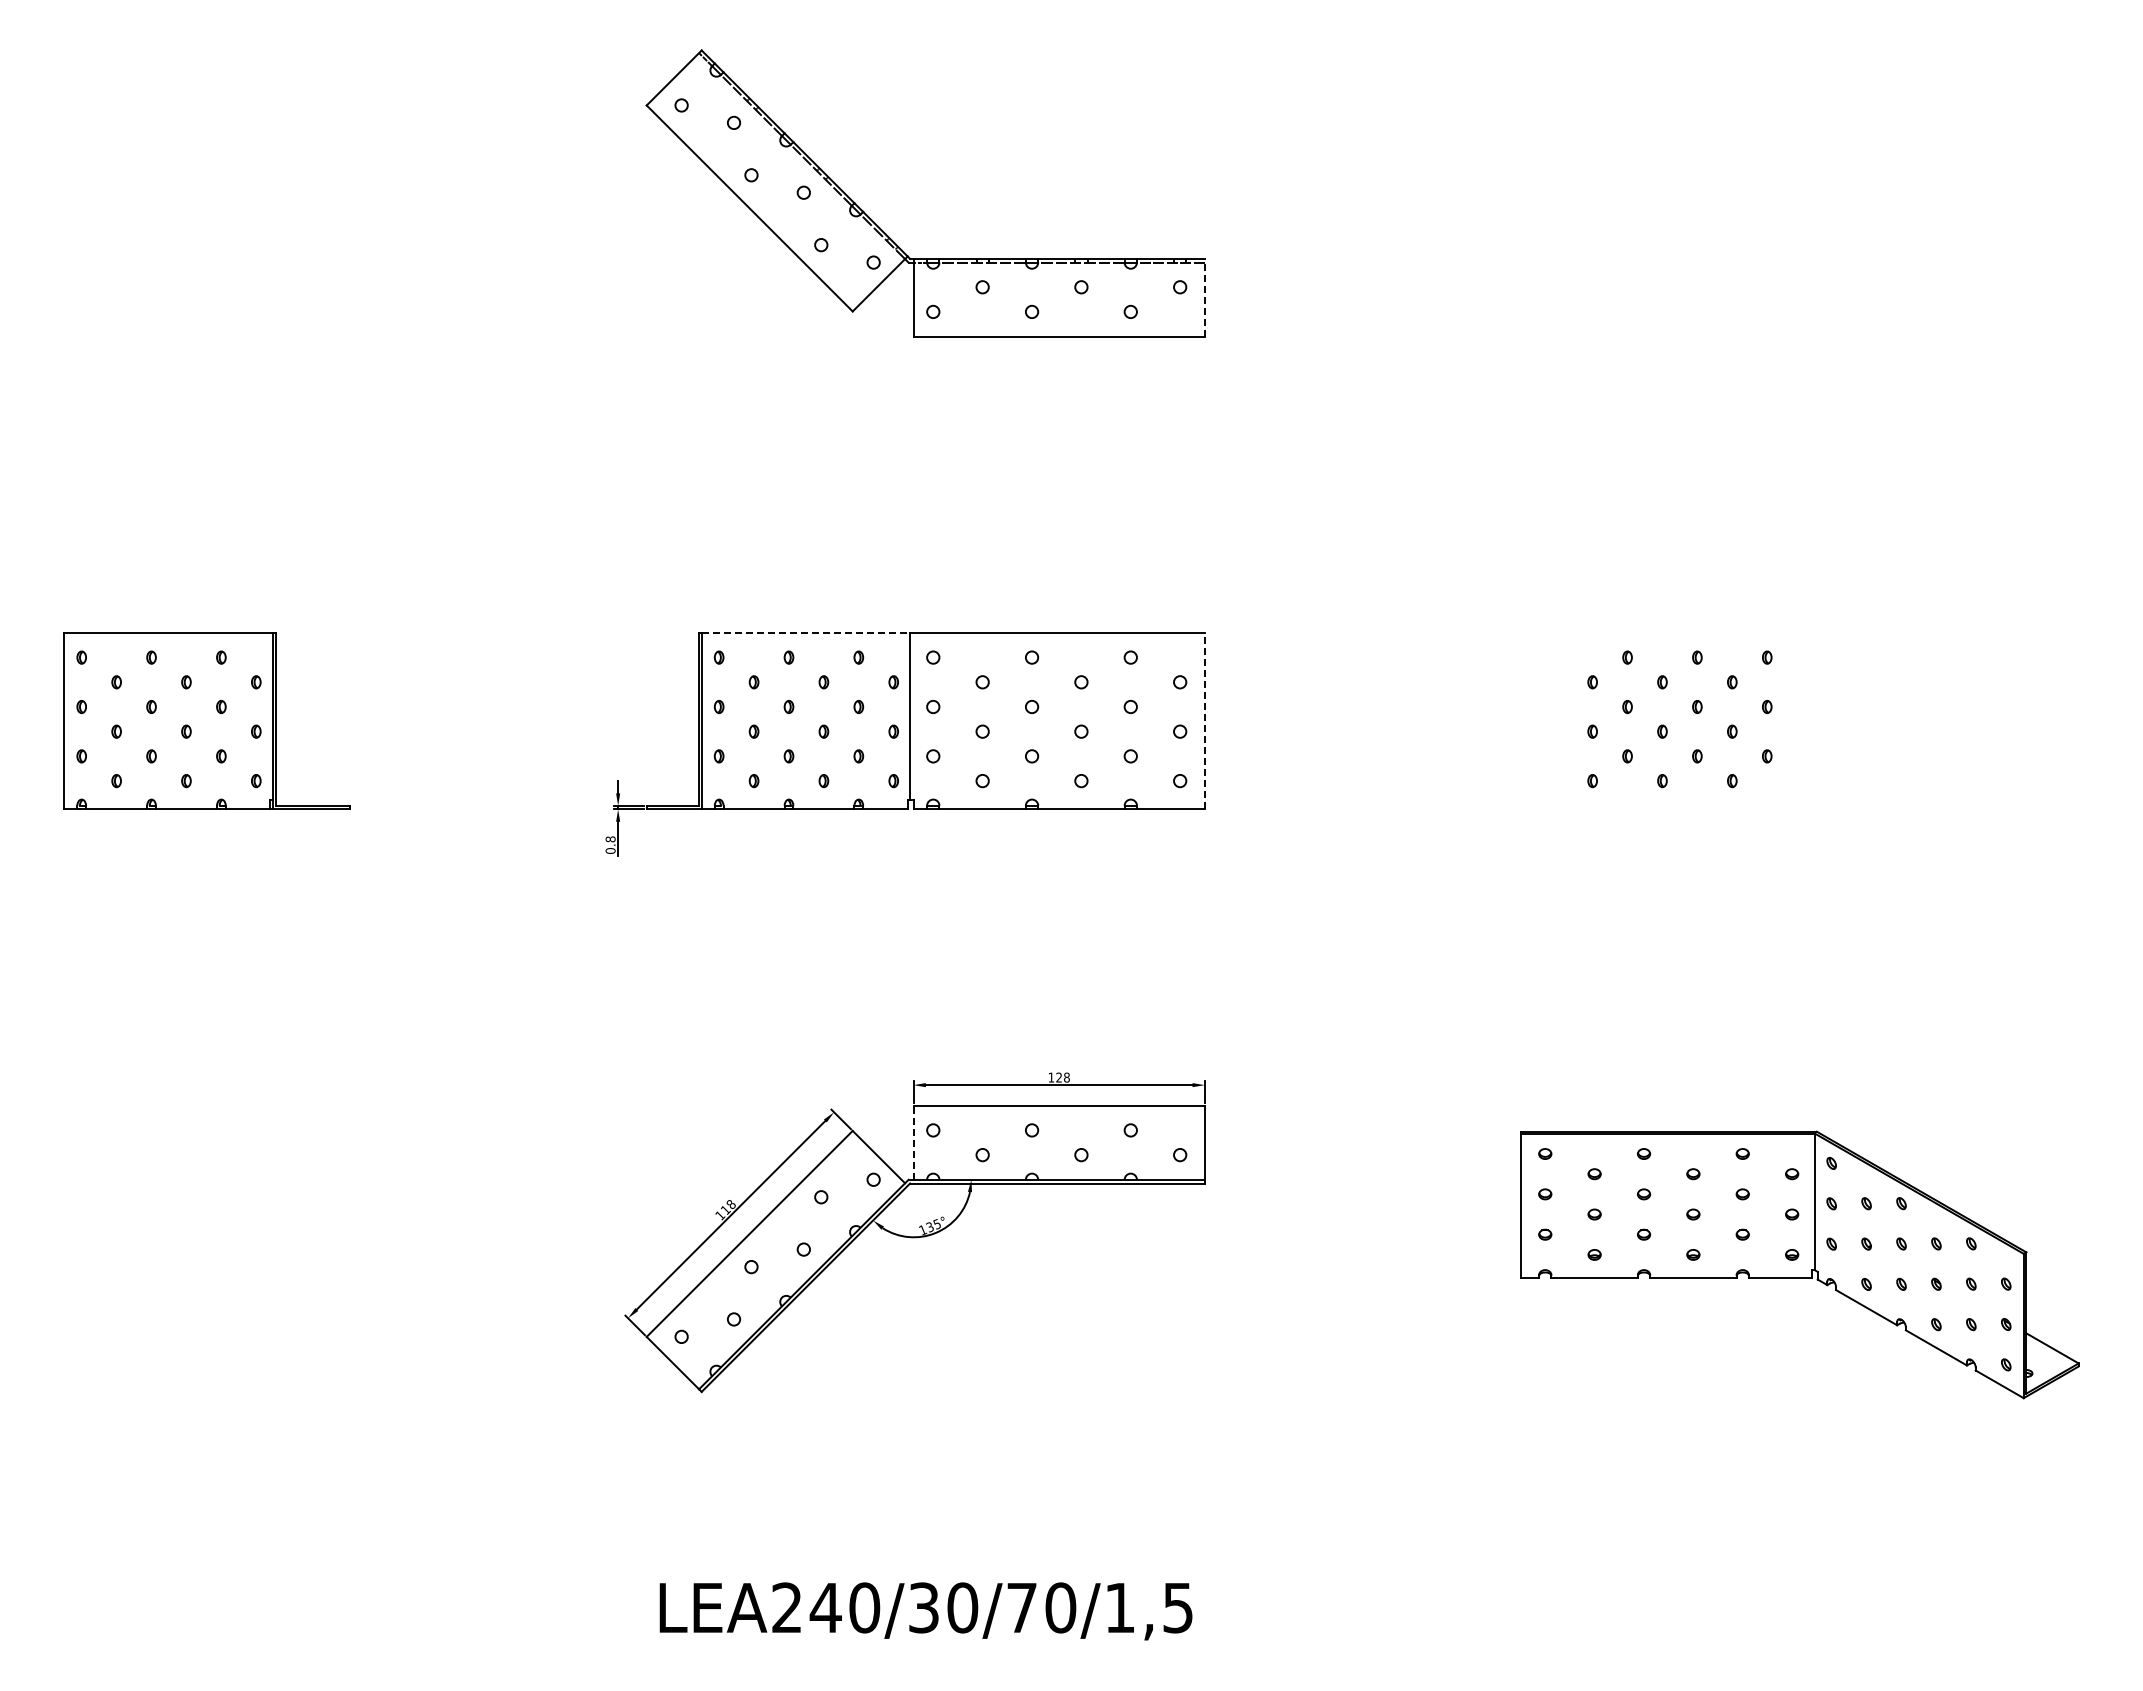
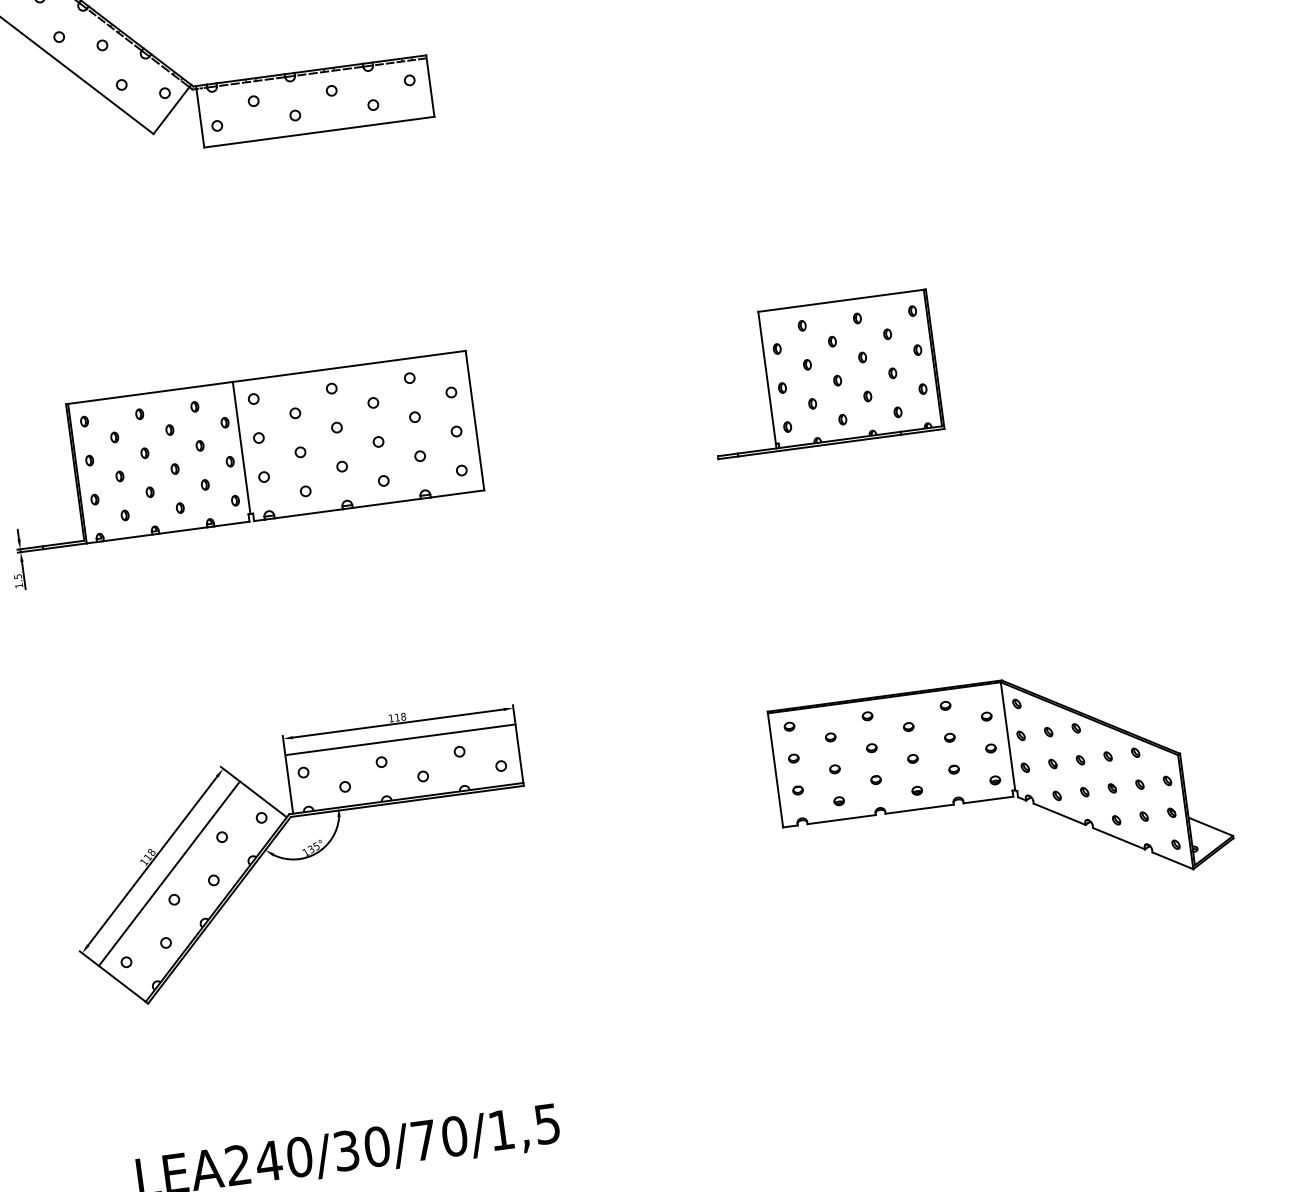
line: (1204, 297) -> (430, 85), dashed -> solid
line: (806, 632) -> (150, 392), dashed -> solid
line: (1204, 720) -> (474, 420), dashed -> solid
part: (1643, 720) -> (821, 373), added
text: (610, 844) -> (18, 580), 0.8 -> 1.5
text: (1058, 1077) -> (396, 717), 128 -> 118
line: (913, 1142) -> (289, 784), dashed -> solid

